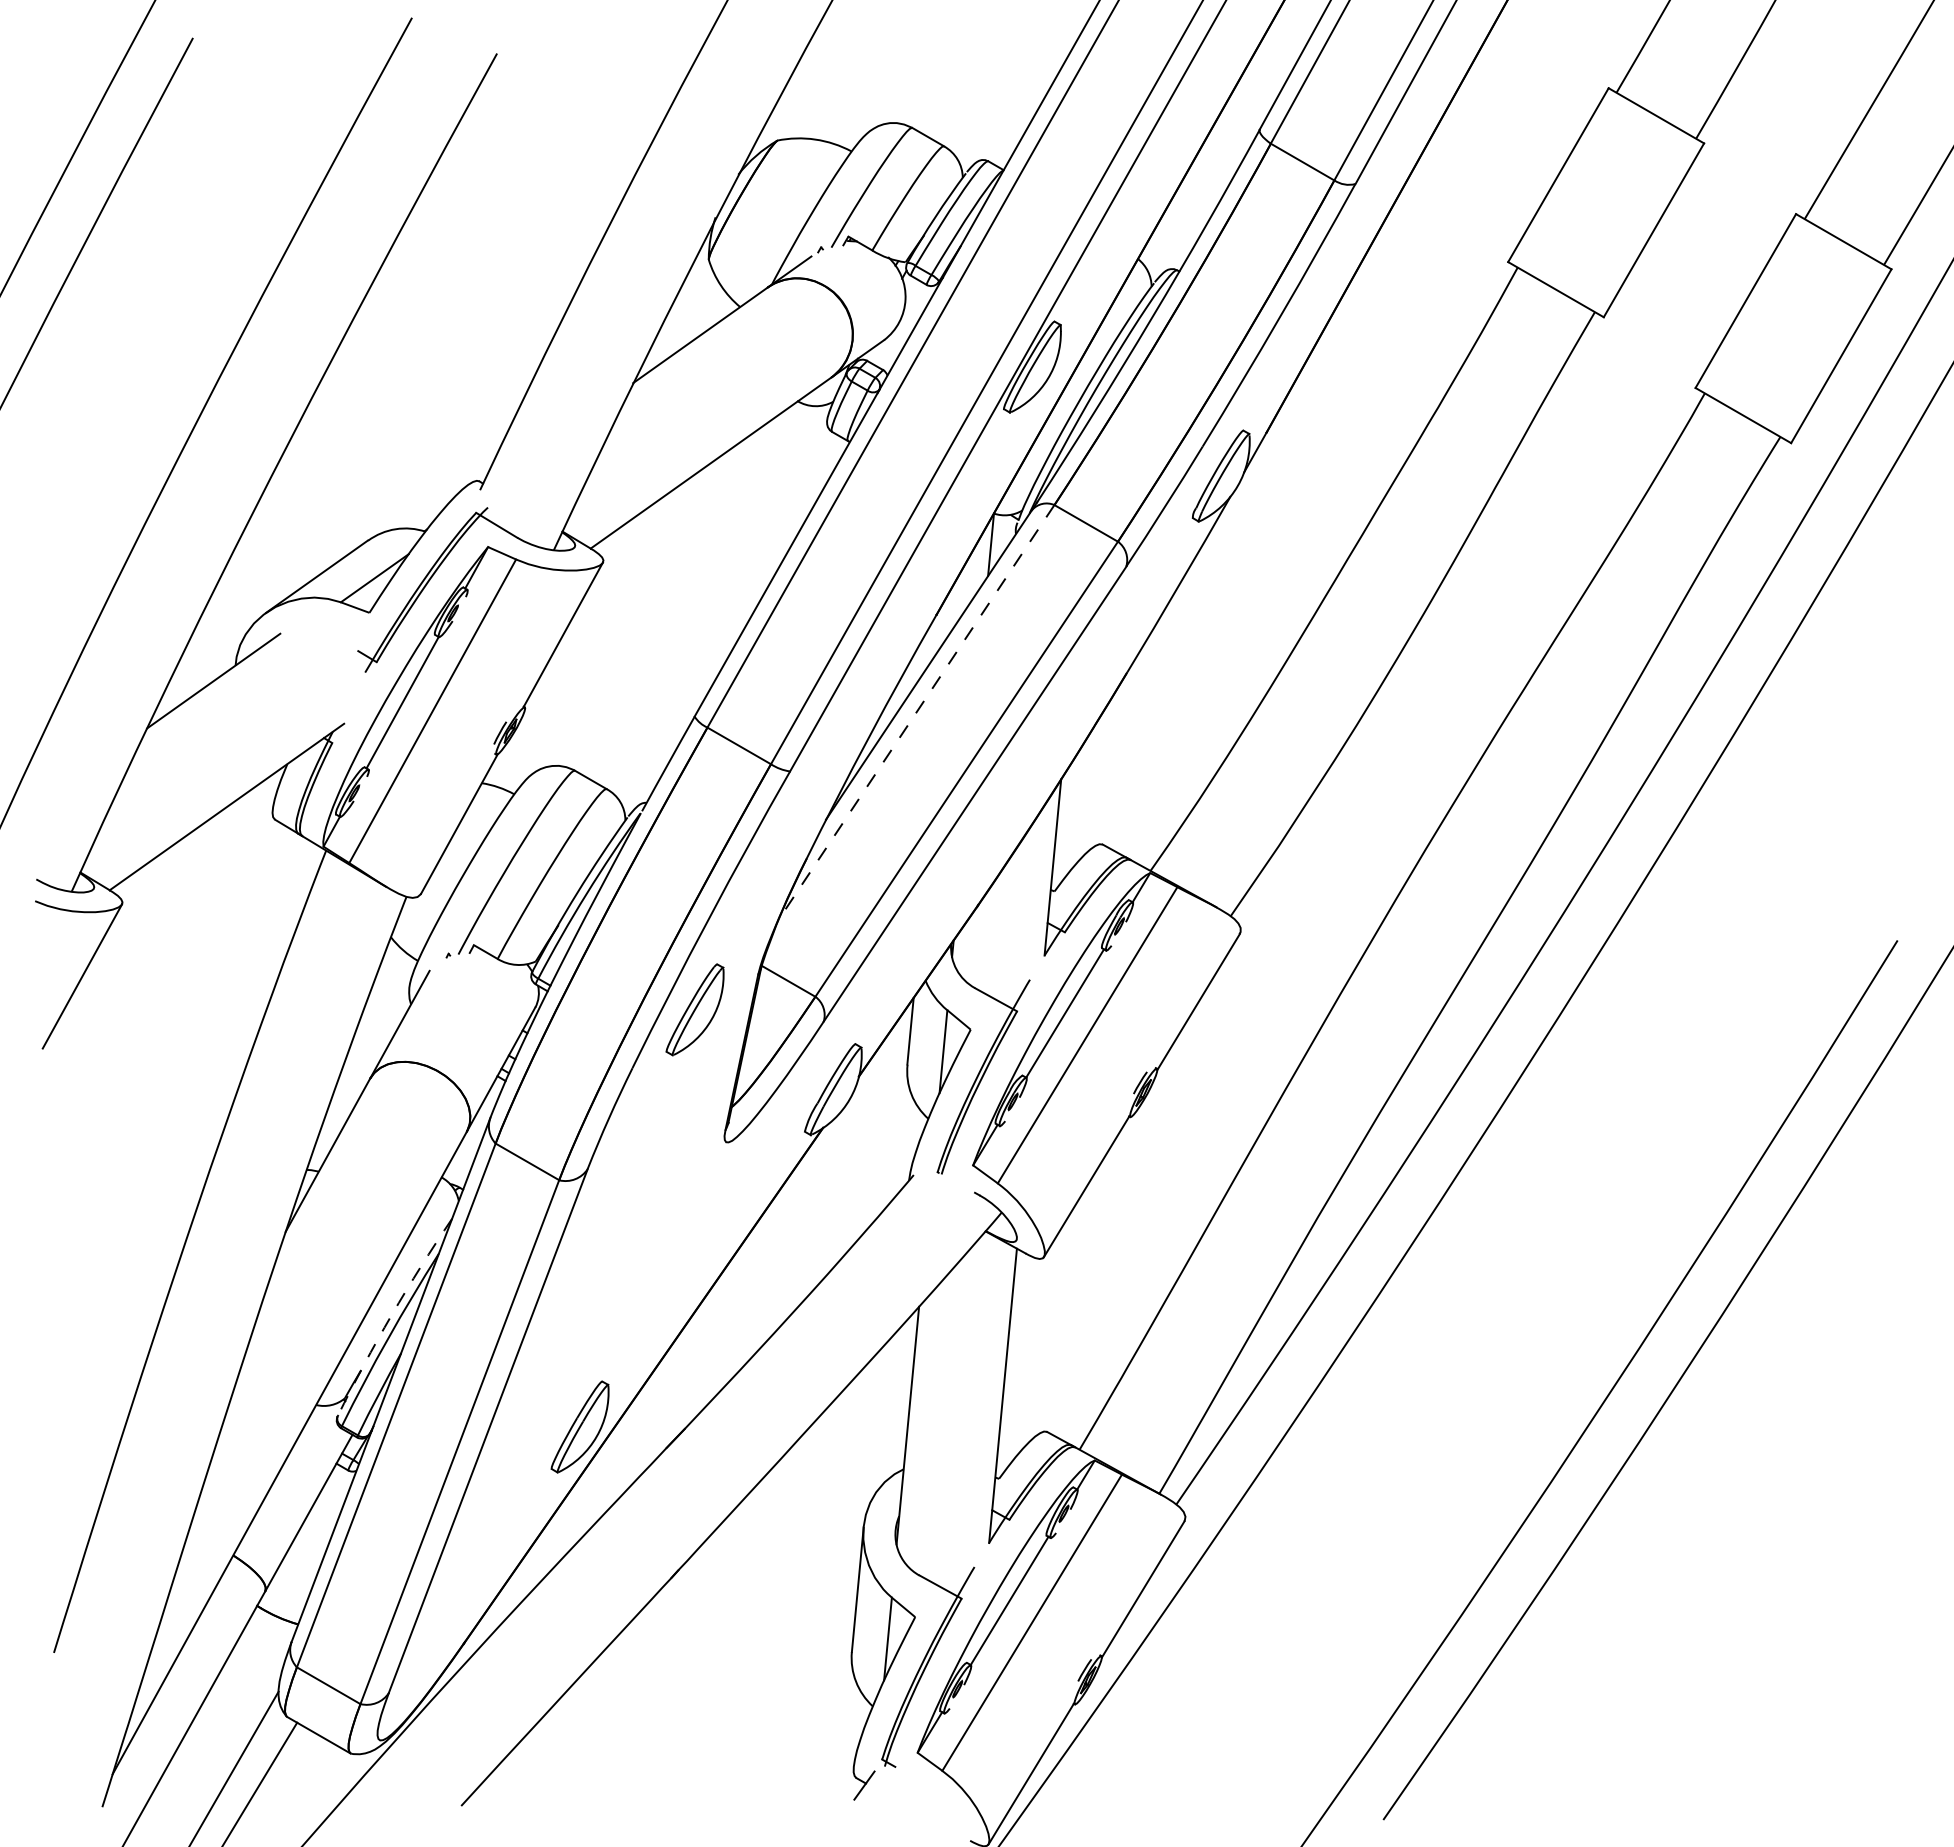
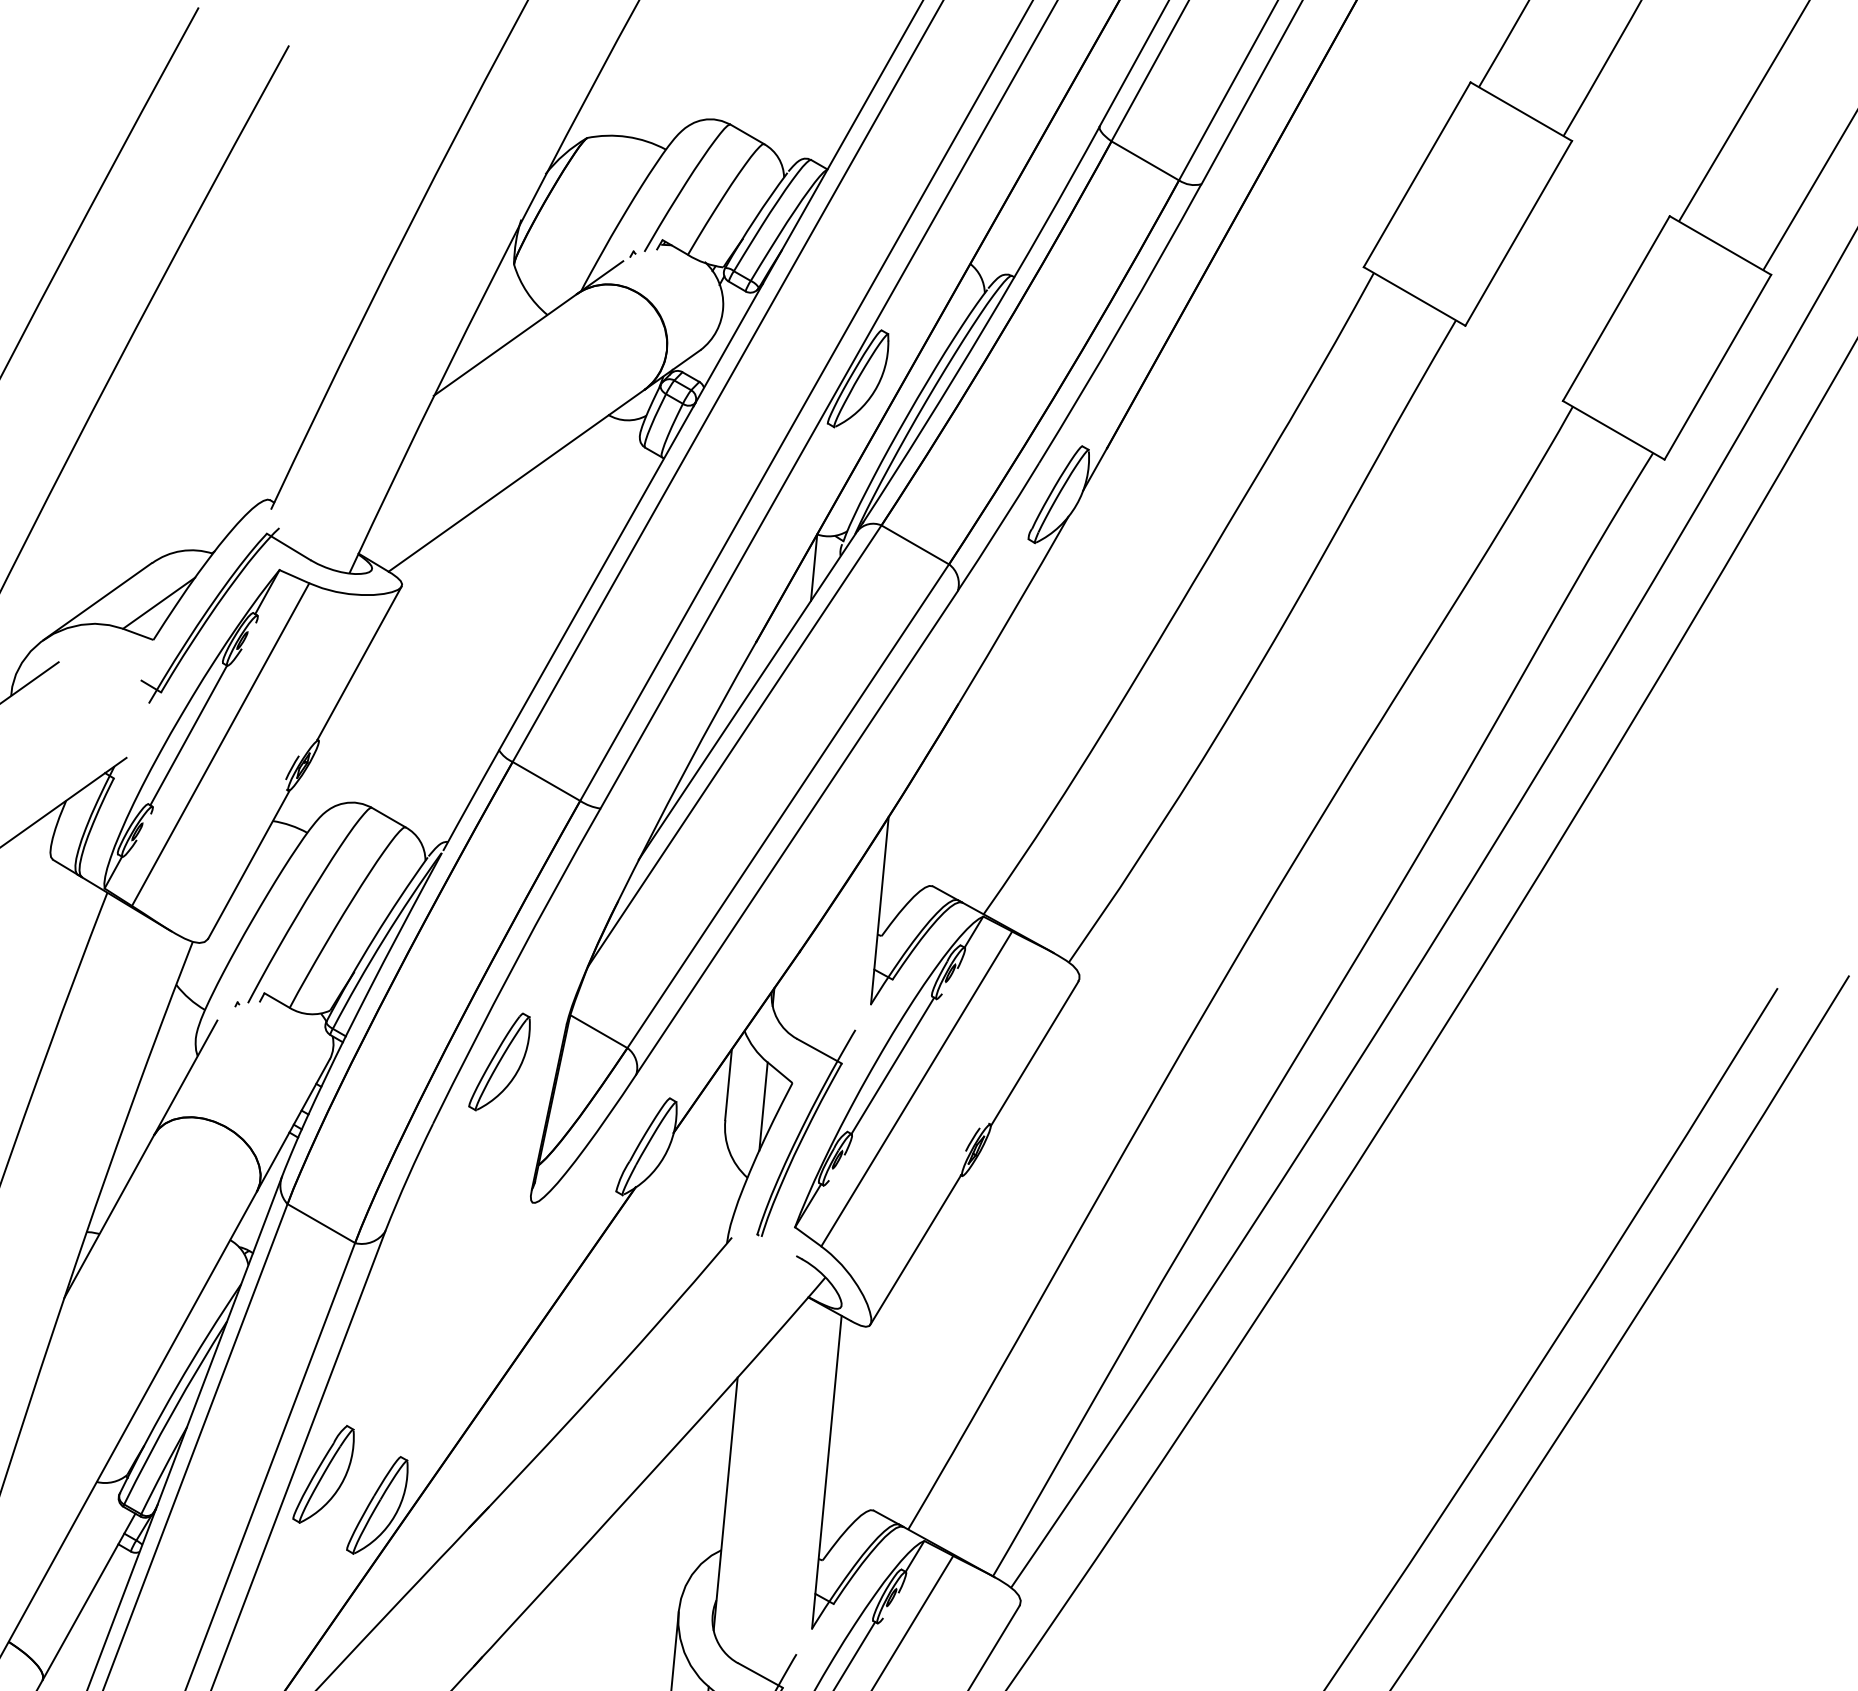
line: (916, 713) -> (734, 746), dashed -> solid
arc: (391, 1315) -> (176, 1386), dashed -> solid
part: (529, 1397) -> (323, 1474), added

